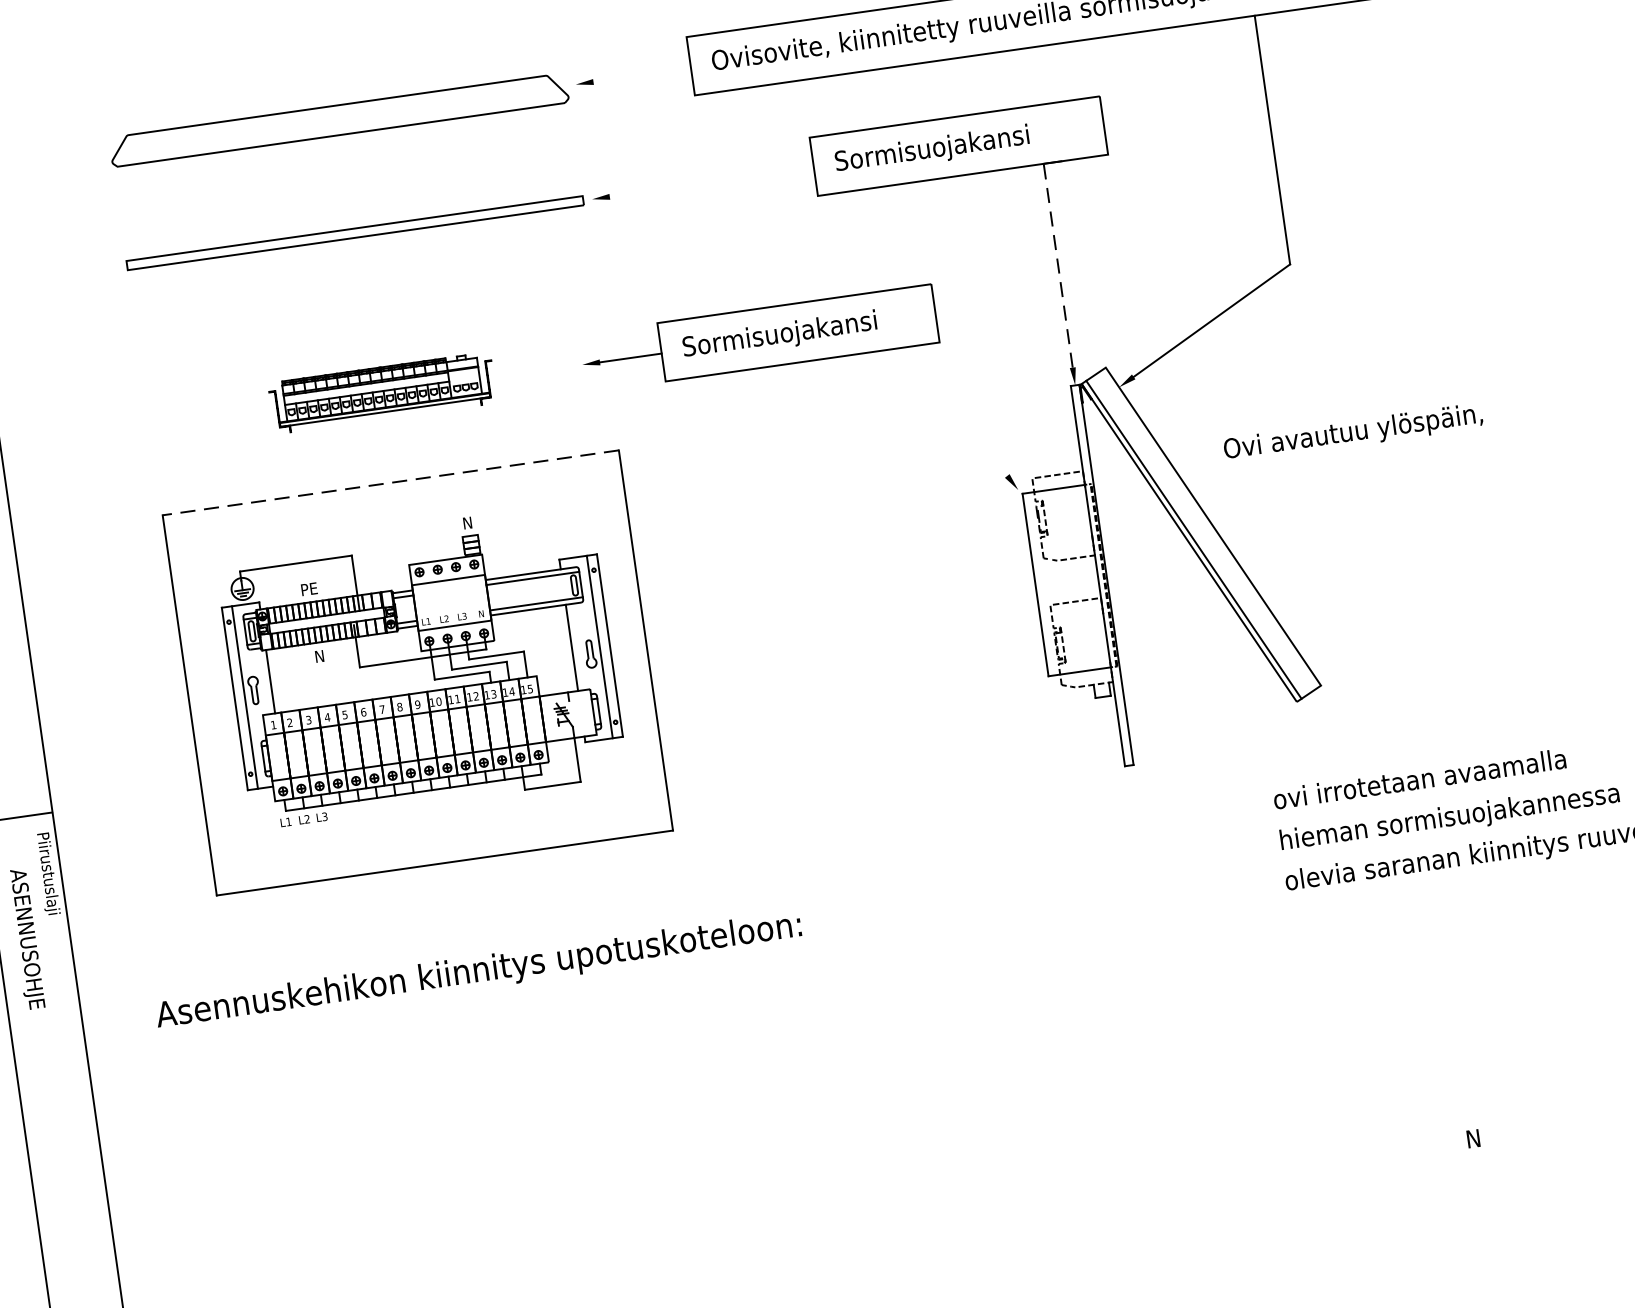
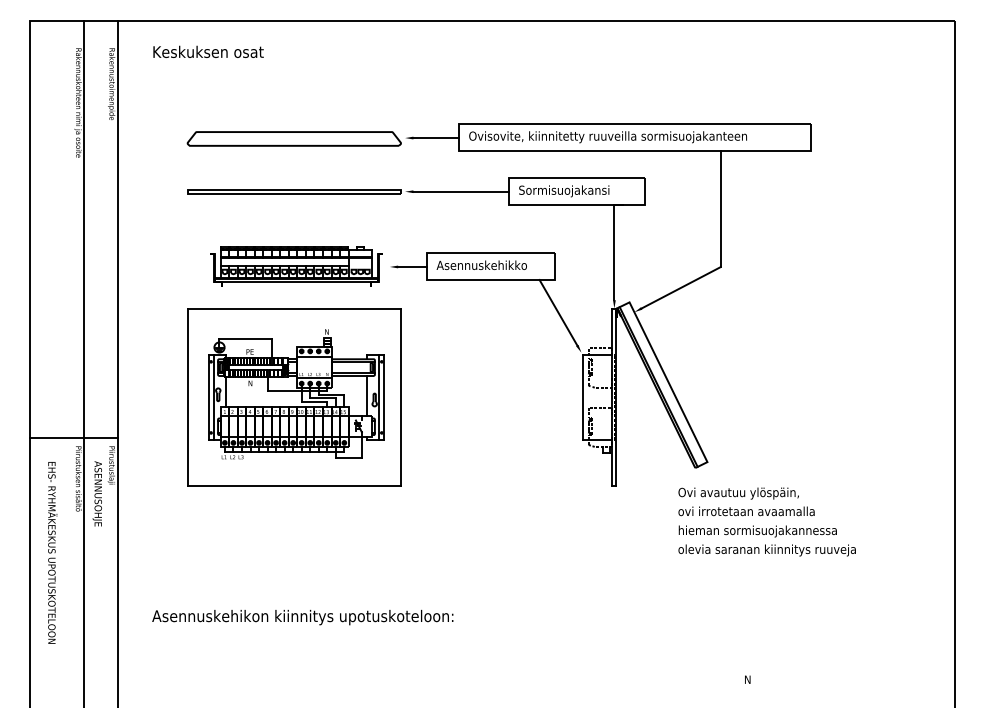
line: (640, 76) -> (435, 138), added
line: (710, 181) -> (460, 191), added
line: (1058, 265) -> (614, 252), dashed -> solid
text: (778, 335) -> (481, 266), Sormisuojakansi -> Asennuskehikko
part: (382, 392) -> (296, 266), size x1.67
line: (956, 410) -> (558, 312), added
text: (1352, 433) -> (738, 493), moved
line: (391, 482) -> (294, 308), dashed -> solid
text: (478, 972) -> (302, 617), moved

